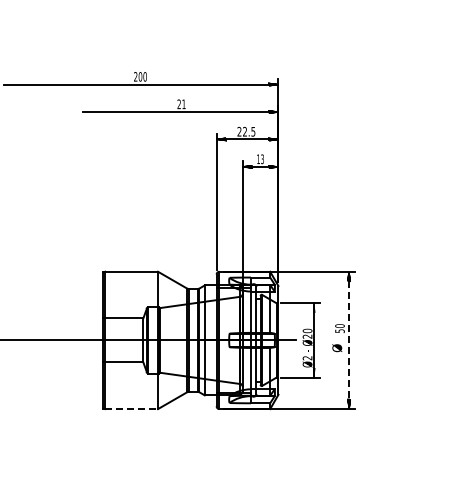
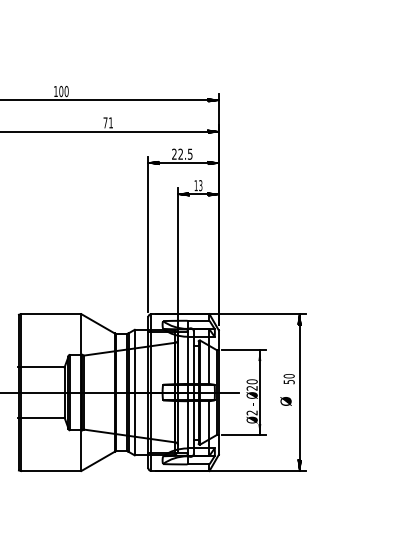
text: (135, 76) -> (55, 91), 200 -> 100
text: (178, 104) -> (104, 123), 21 -> 71
line: (349, 340) -> (300, 392), dashed -> solid
line: (132, 409) -> (52, 471), dashed -> solid

